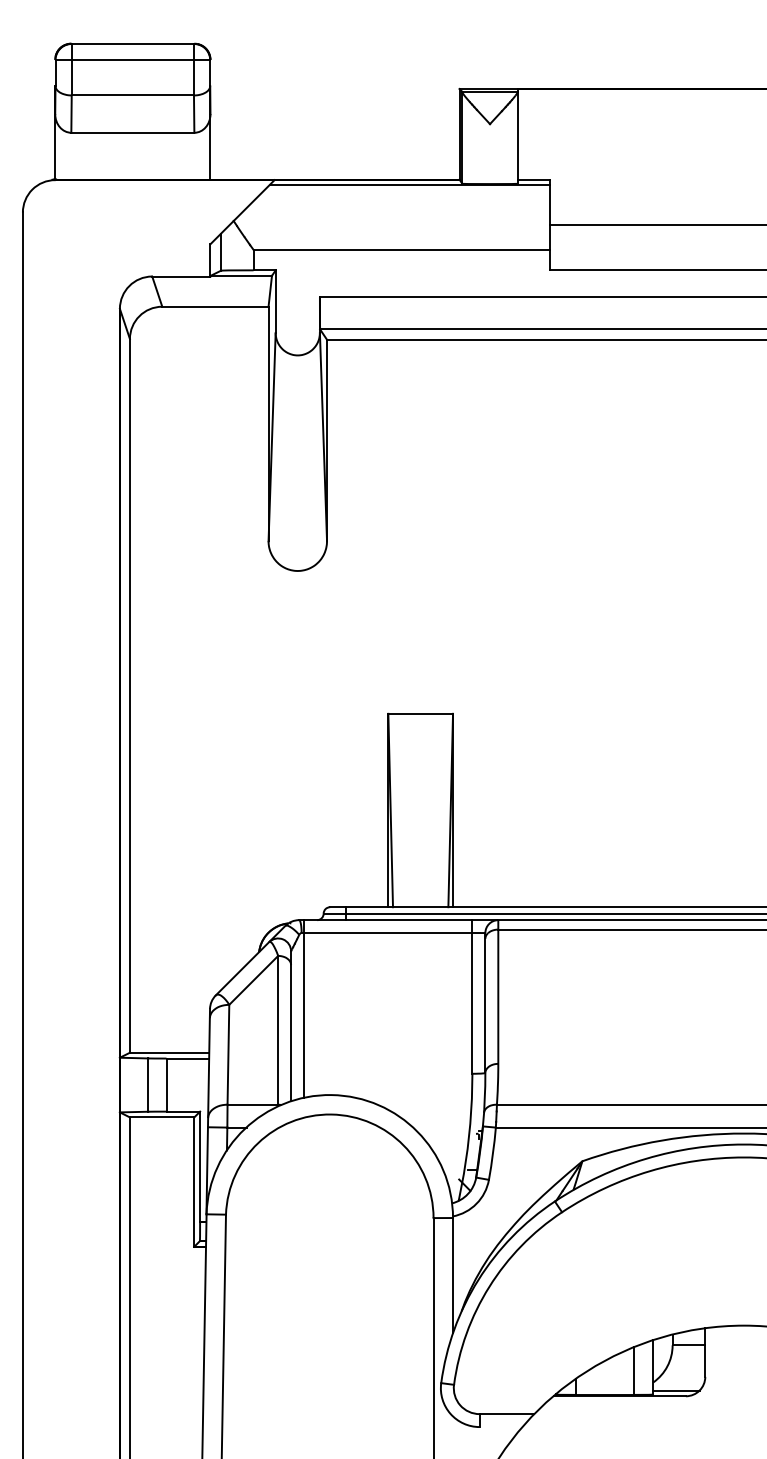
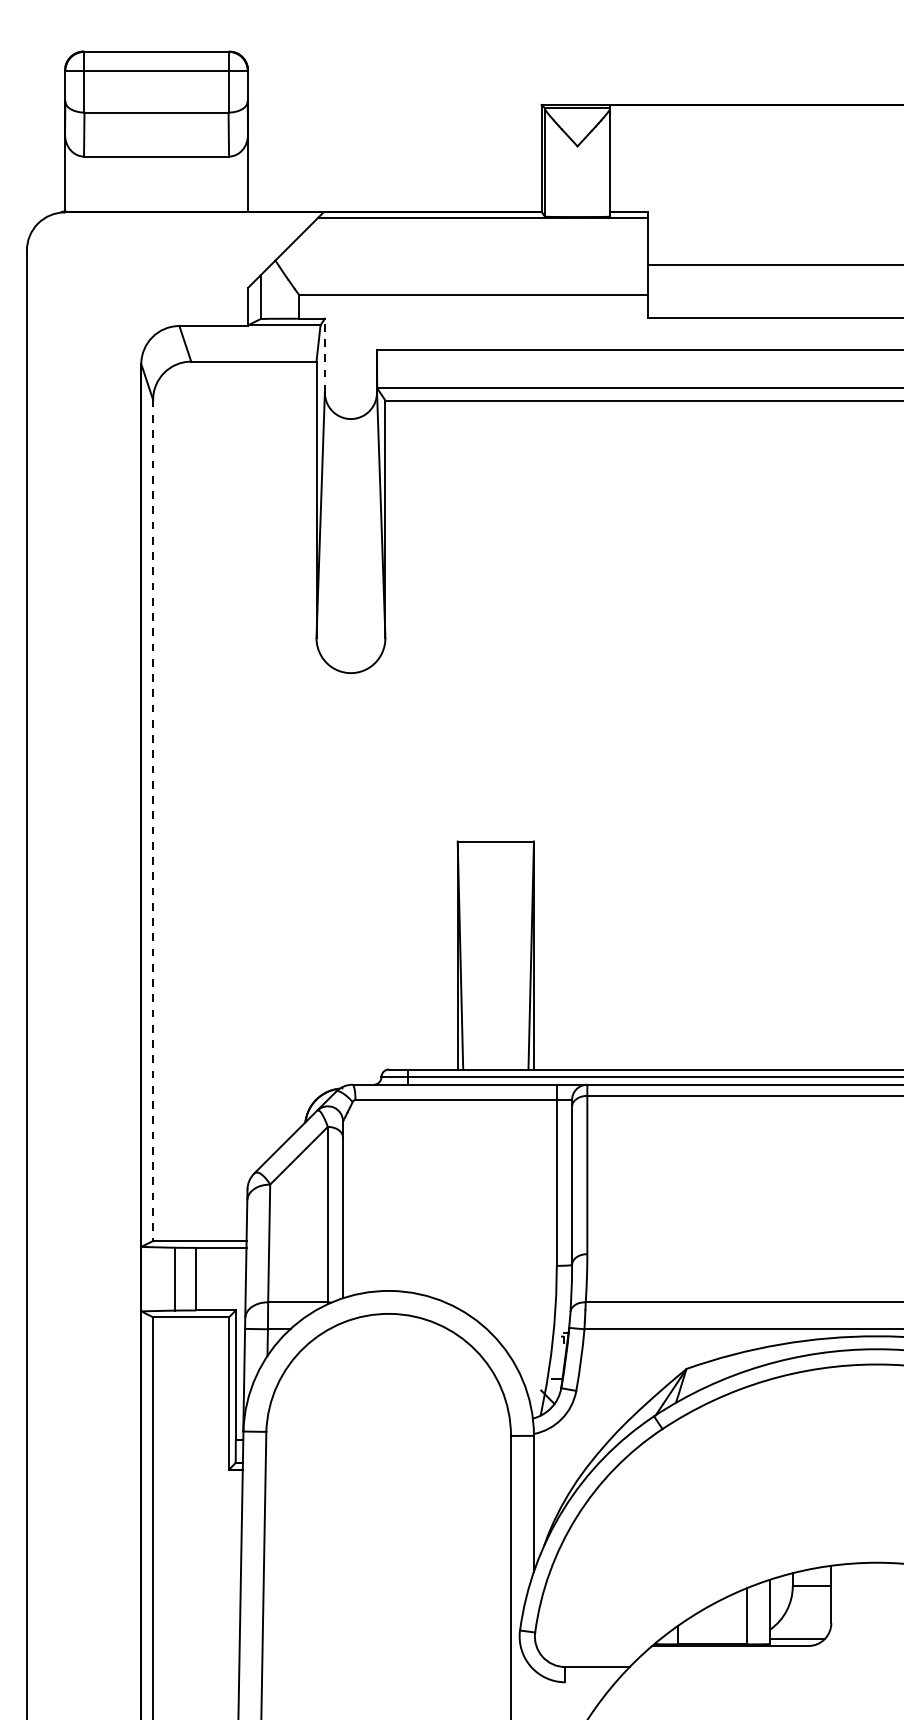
line: (275, 301) -> (324, 355), solid -> dashed
line: (130, 695) -> (153, 820), solid -> dashed
line: (304, 1009) -> (358, 1189), removed

